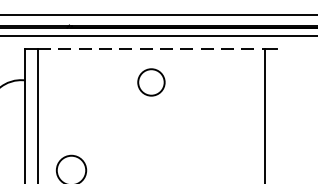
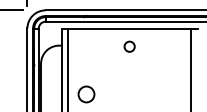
line: (152, 48) -> (130, 28), dashed -> solid
circle: (150, 81) -> (129, 46), size x0.71

